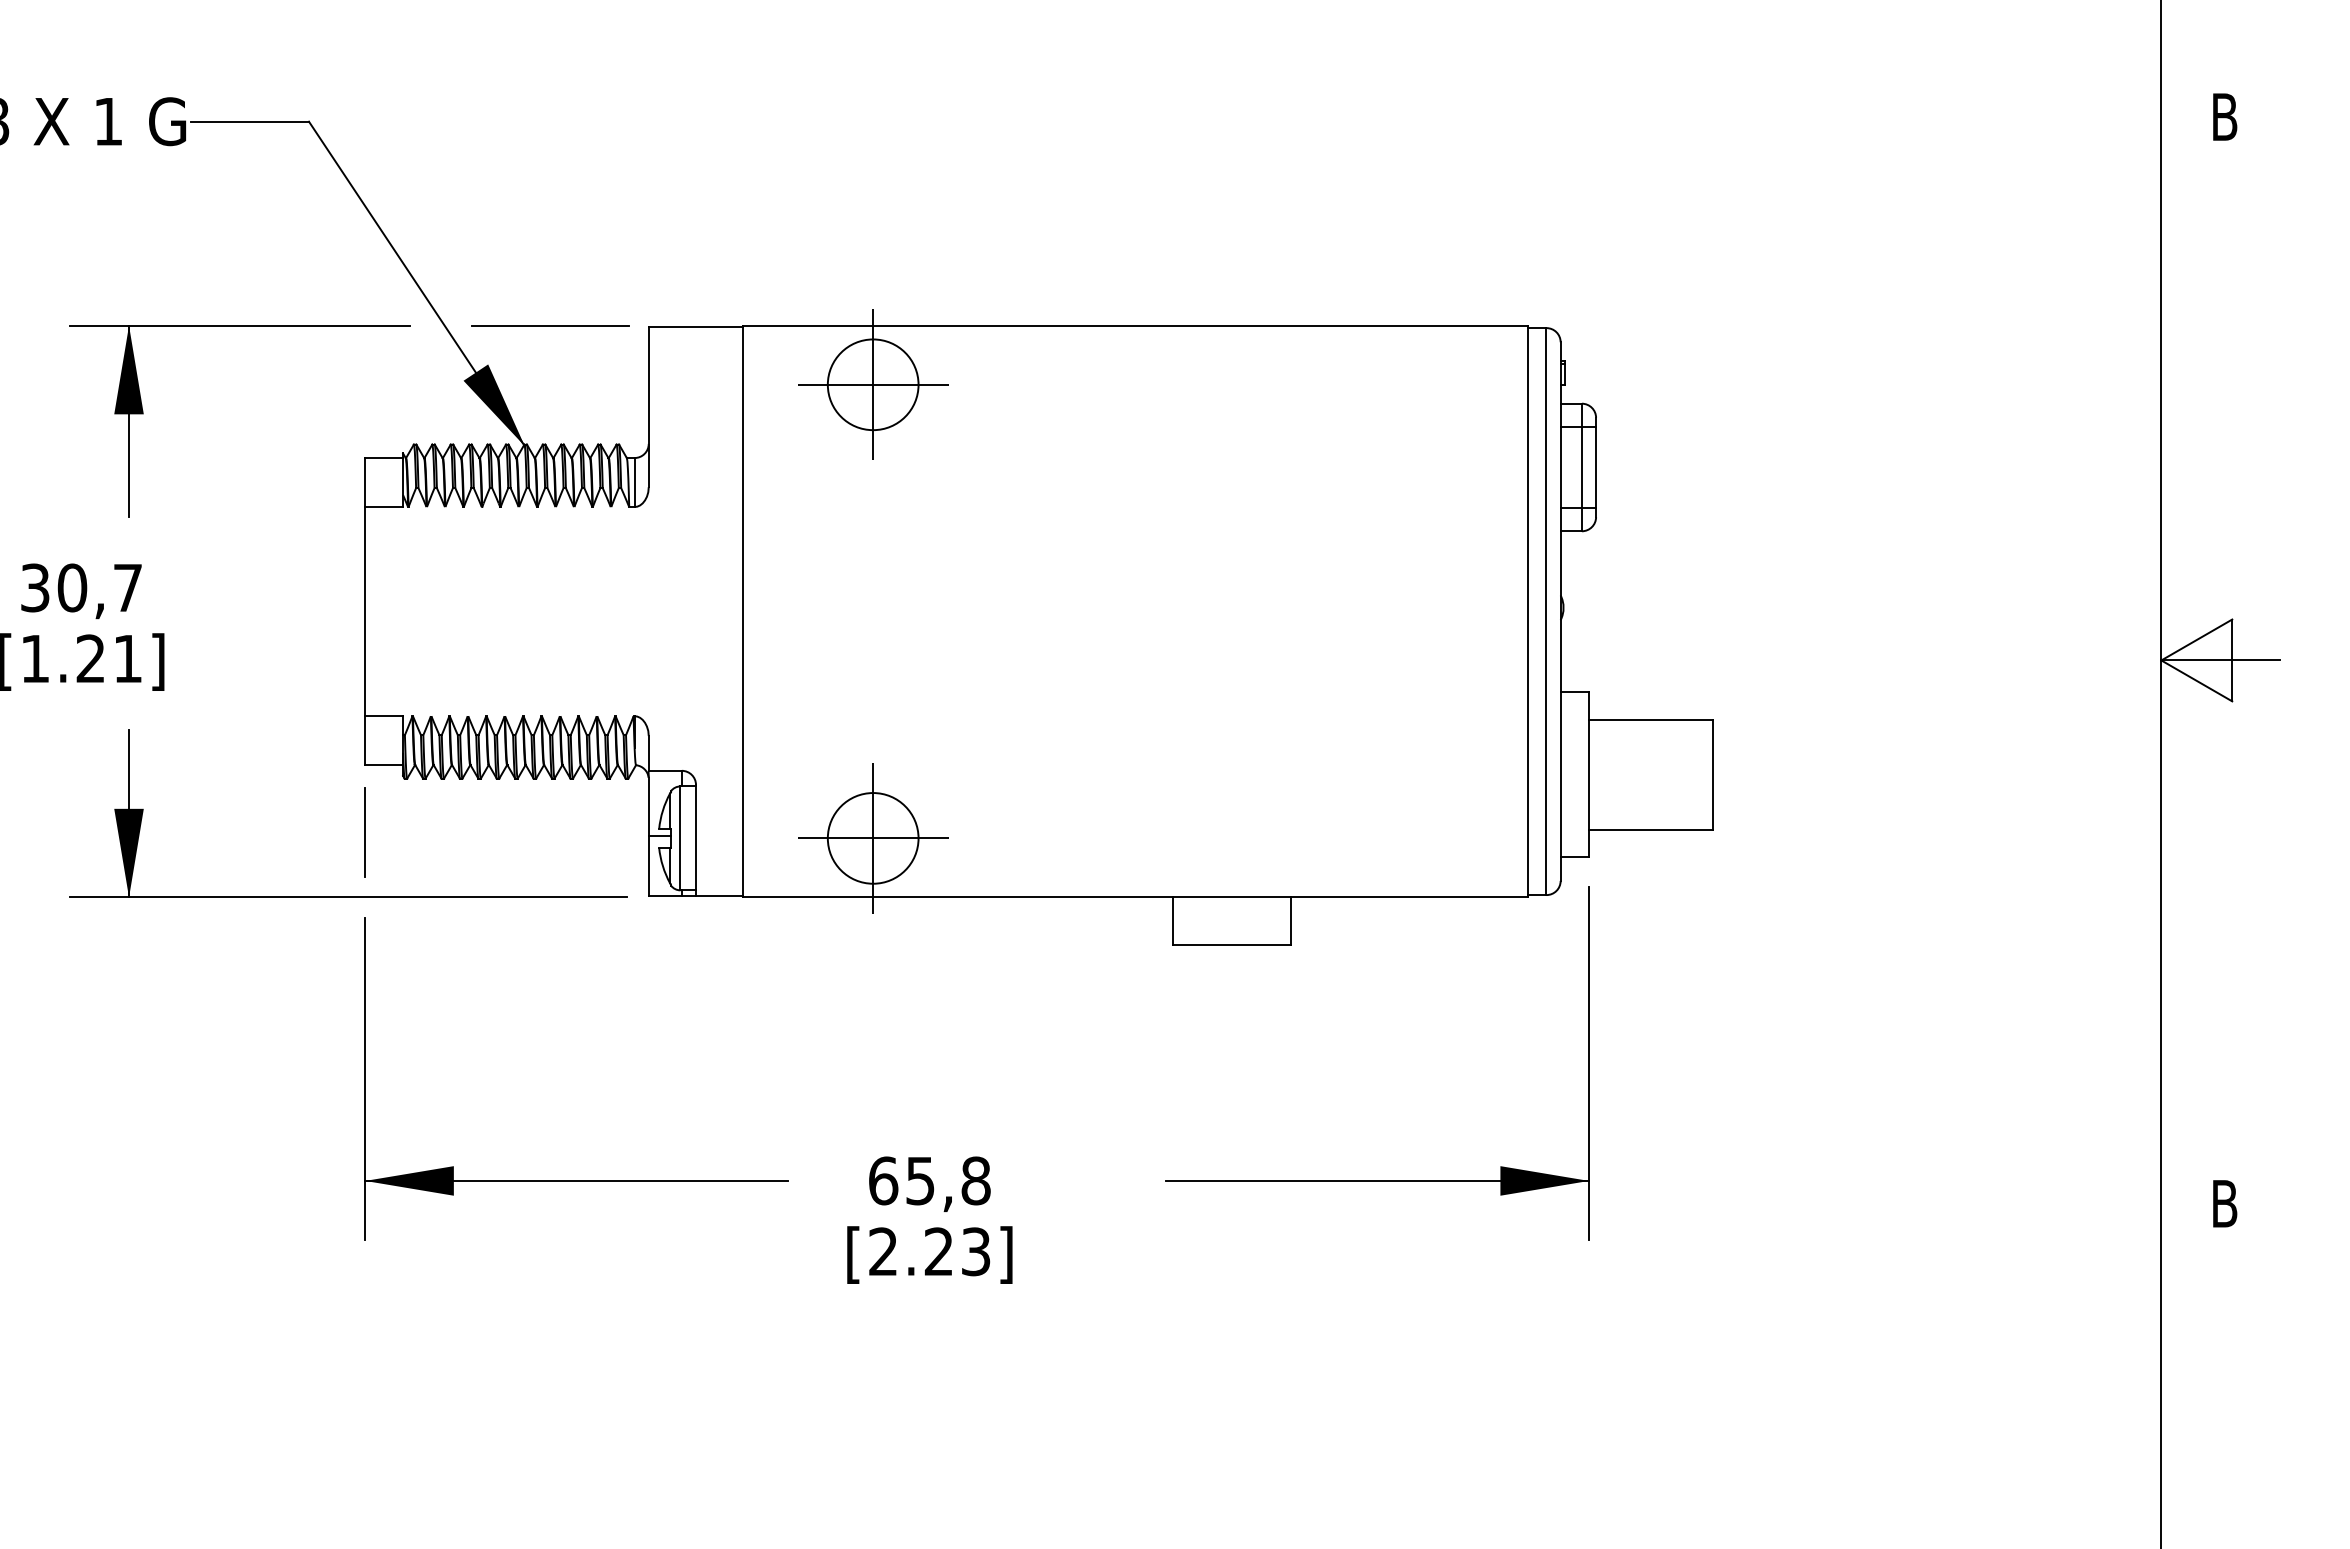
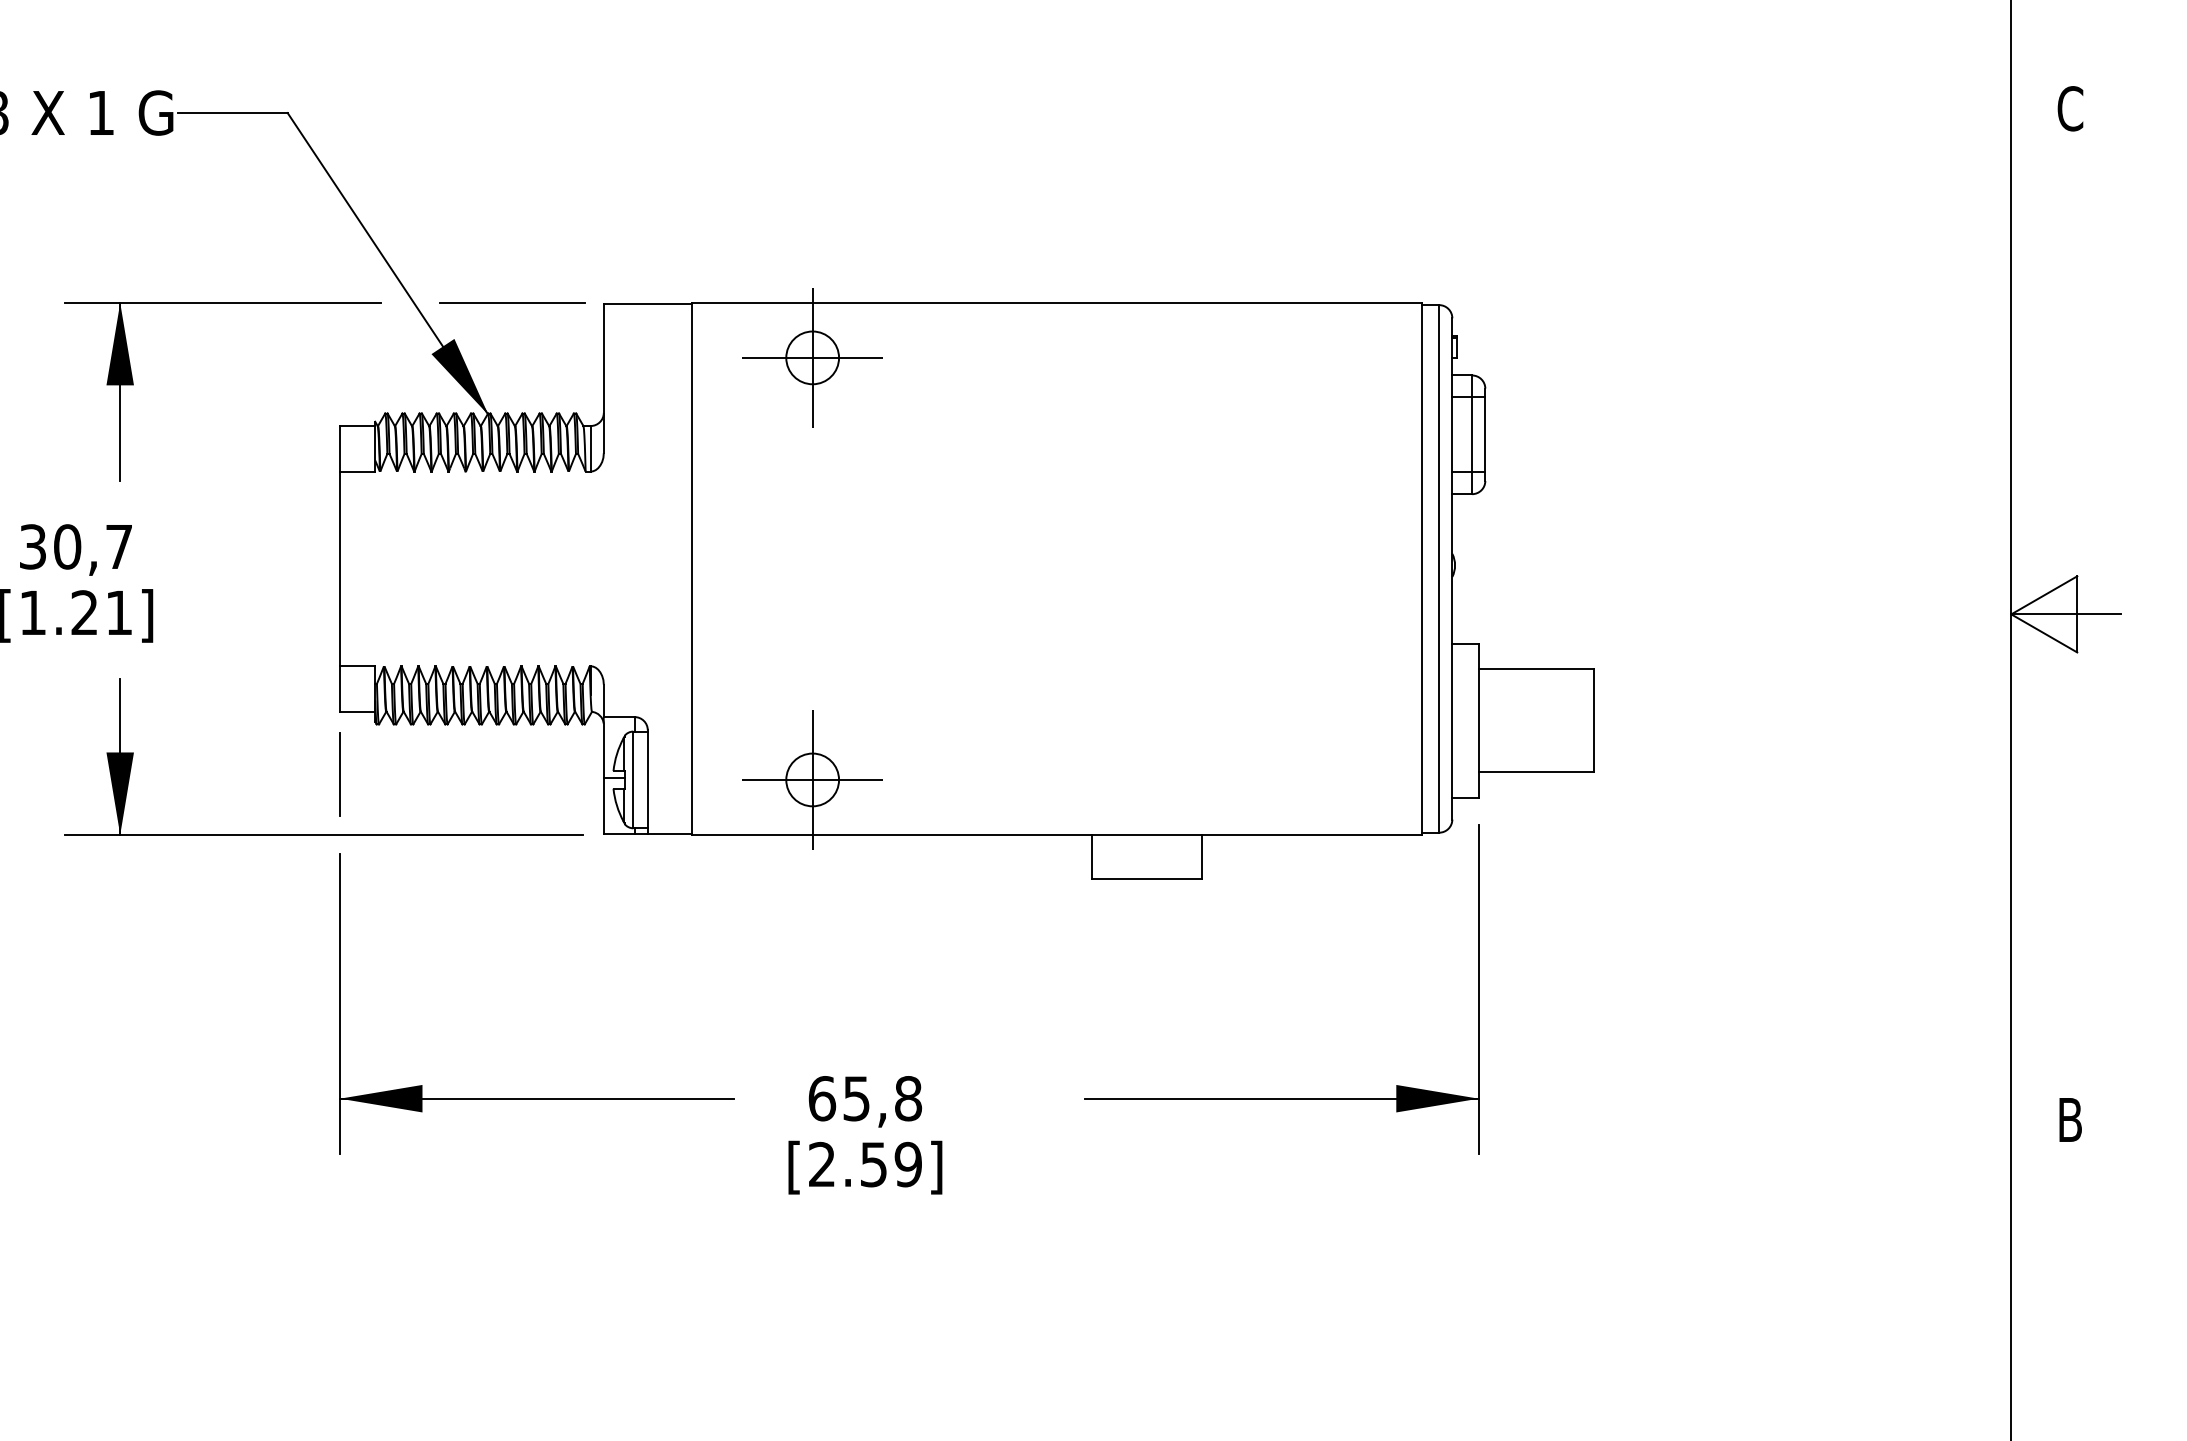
text: (2224, 116) -> (2070, 108), B -> C
circle: (872, 384) -> (812, 357), size x0.62
circle: (872, 838) -> (812, 780), size x0.62
text: (957, 1251) -> (891, 1164), [2.23] -> [2.59]

